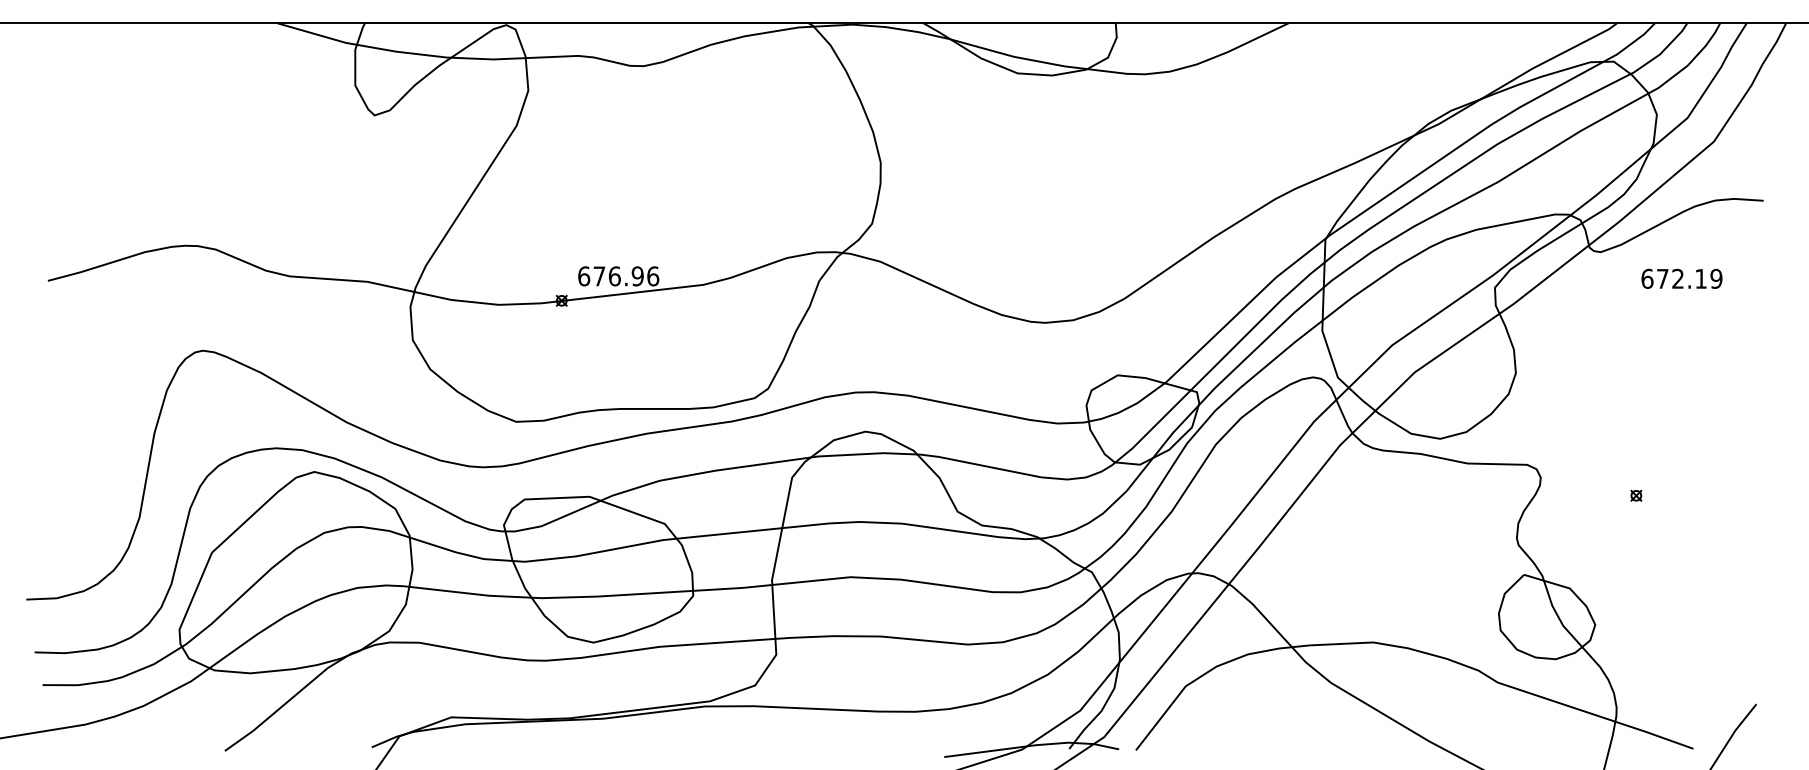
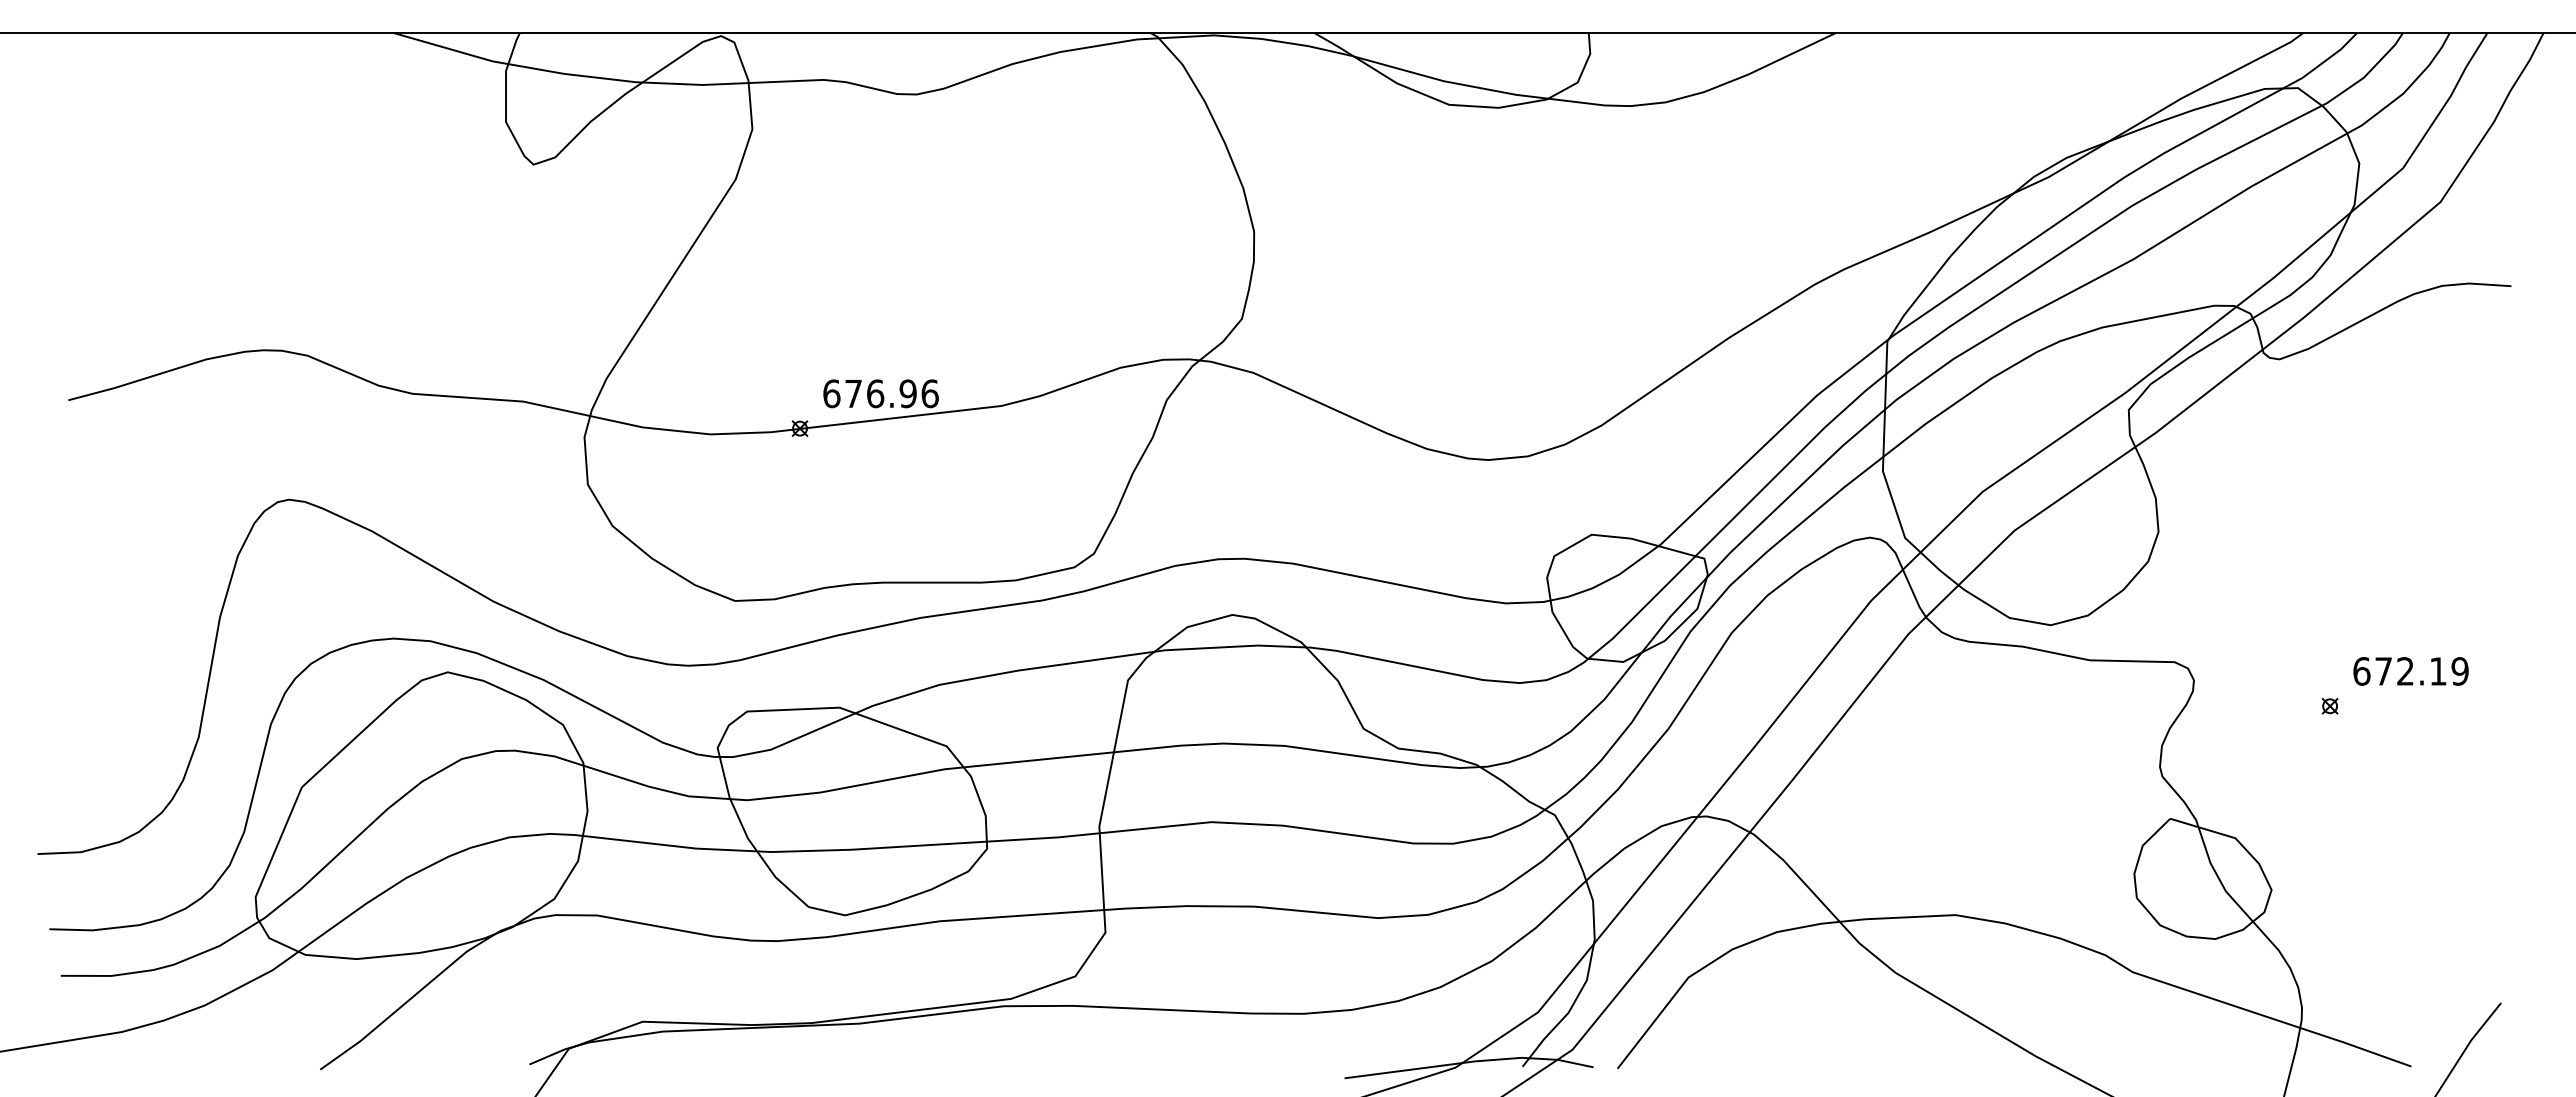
text: (1681, 278) -> (2410, 671), moved

